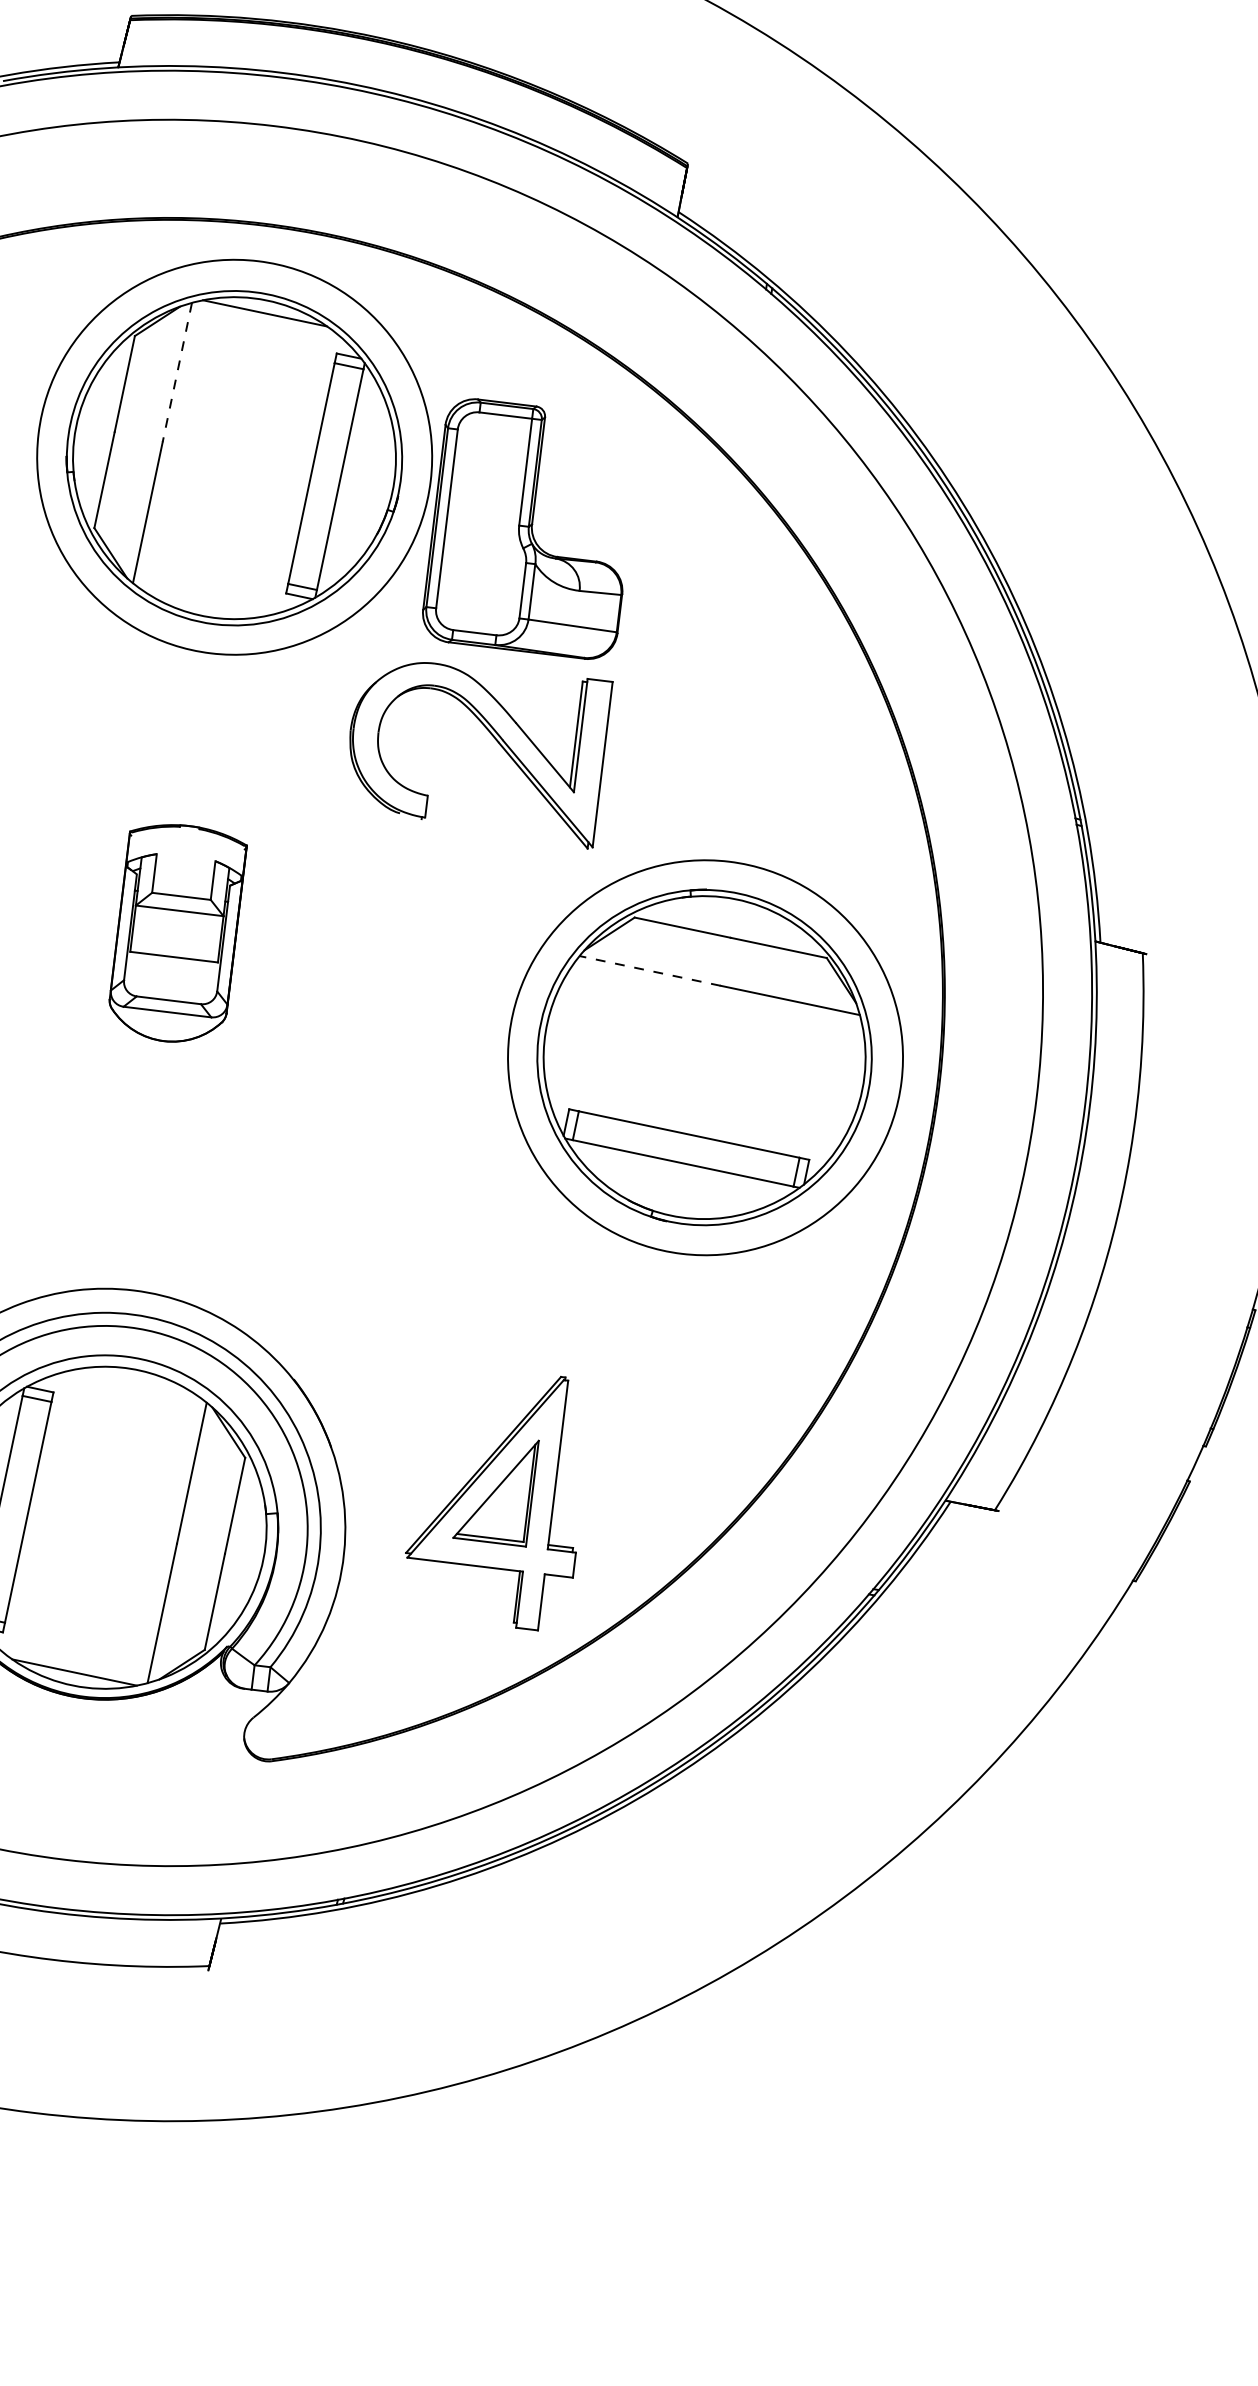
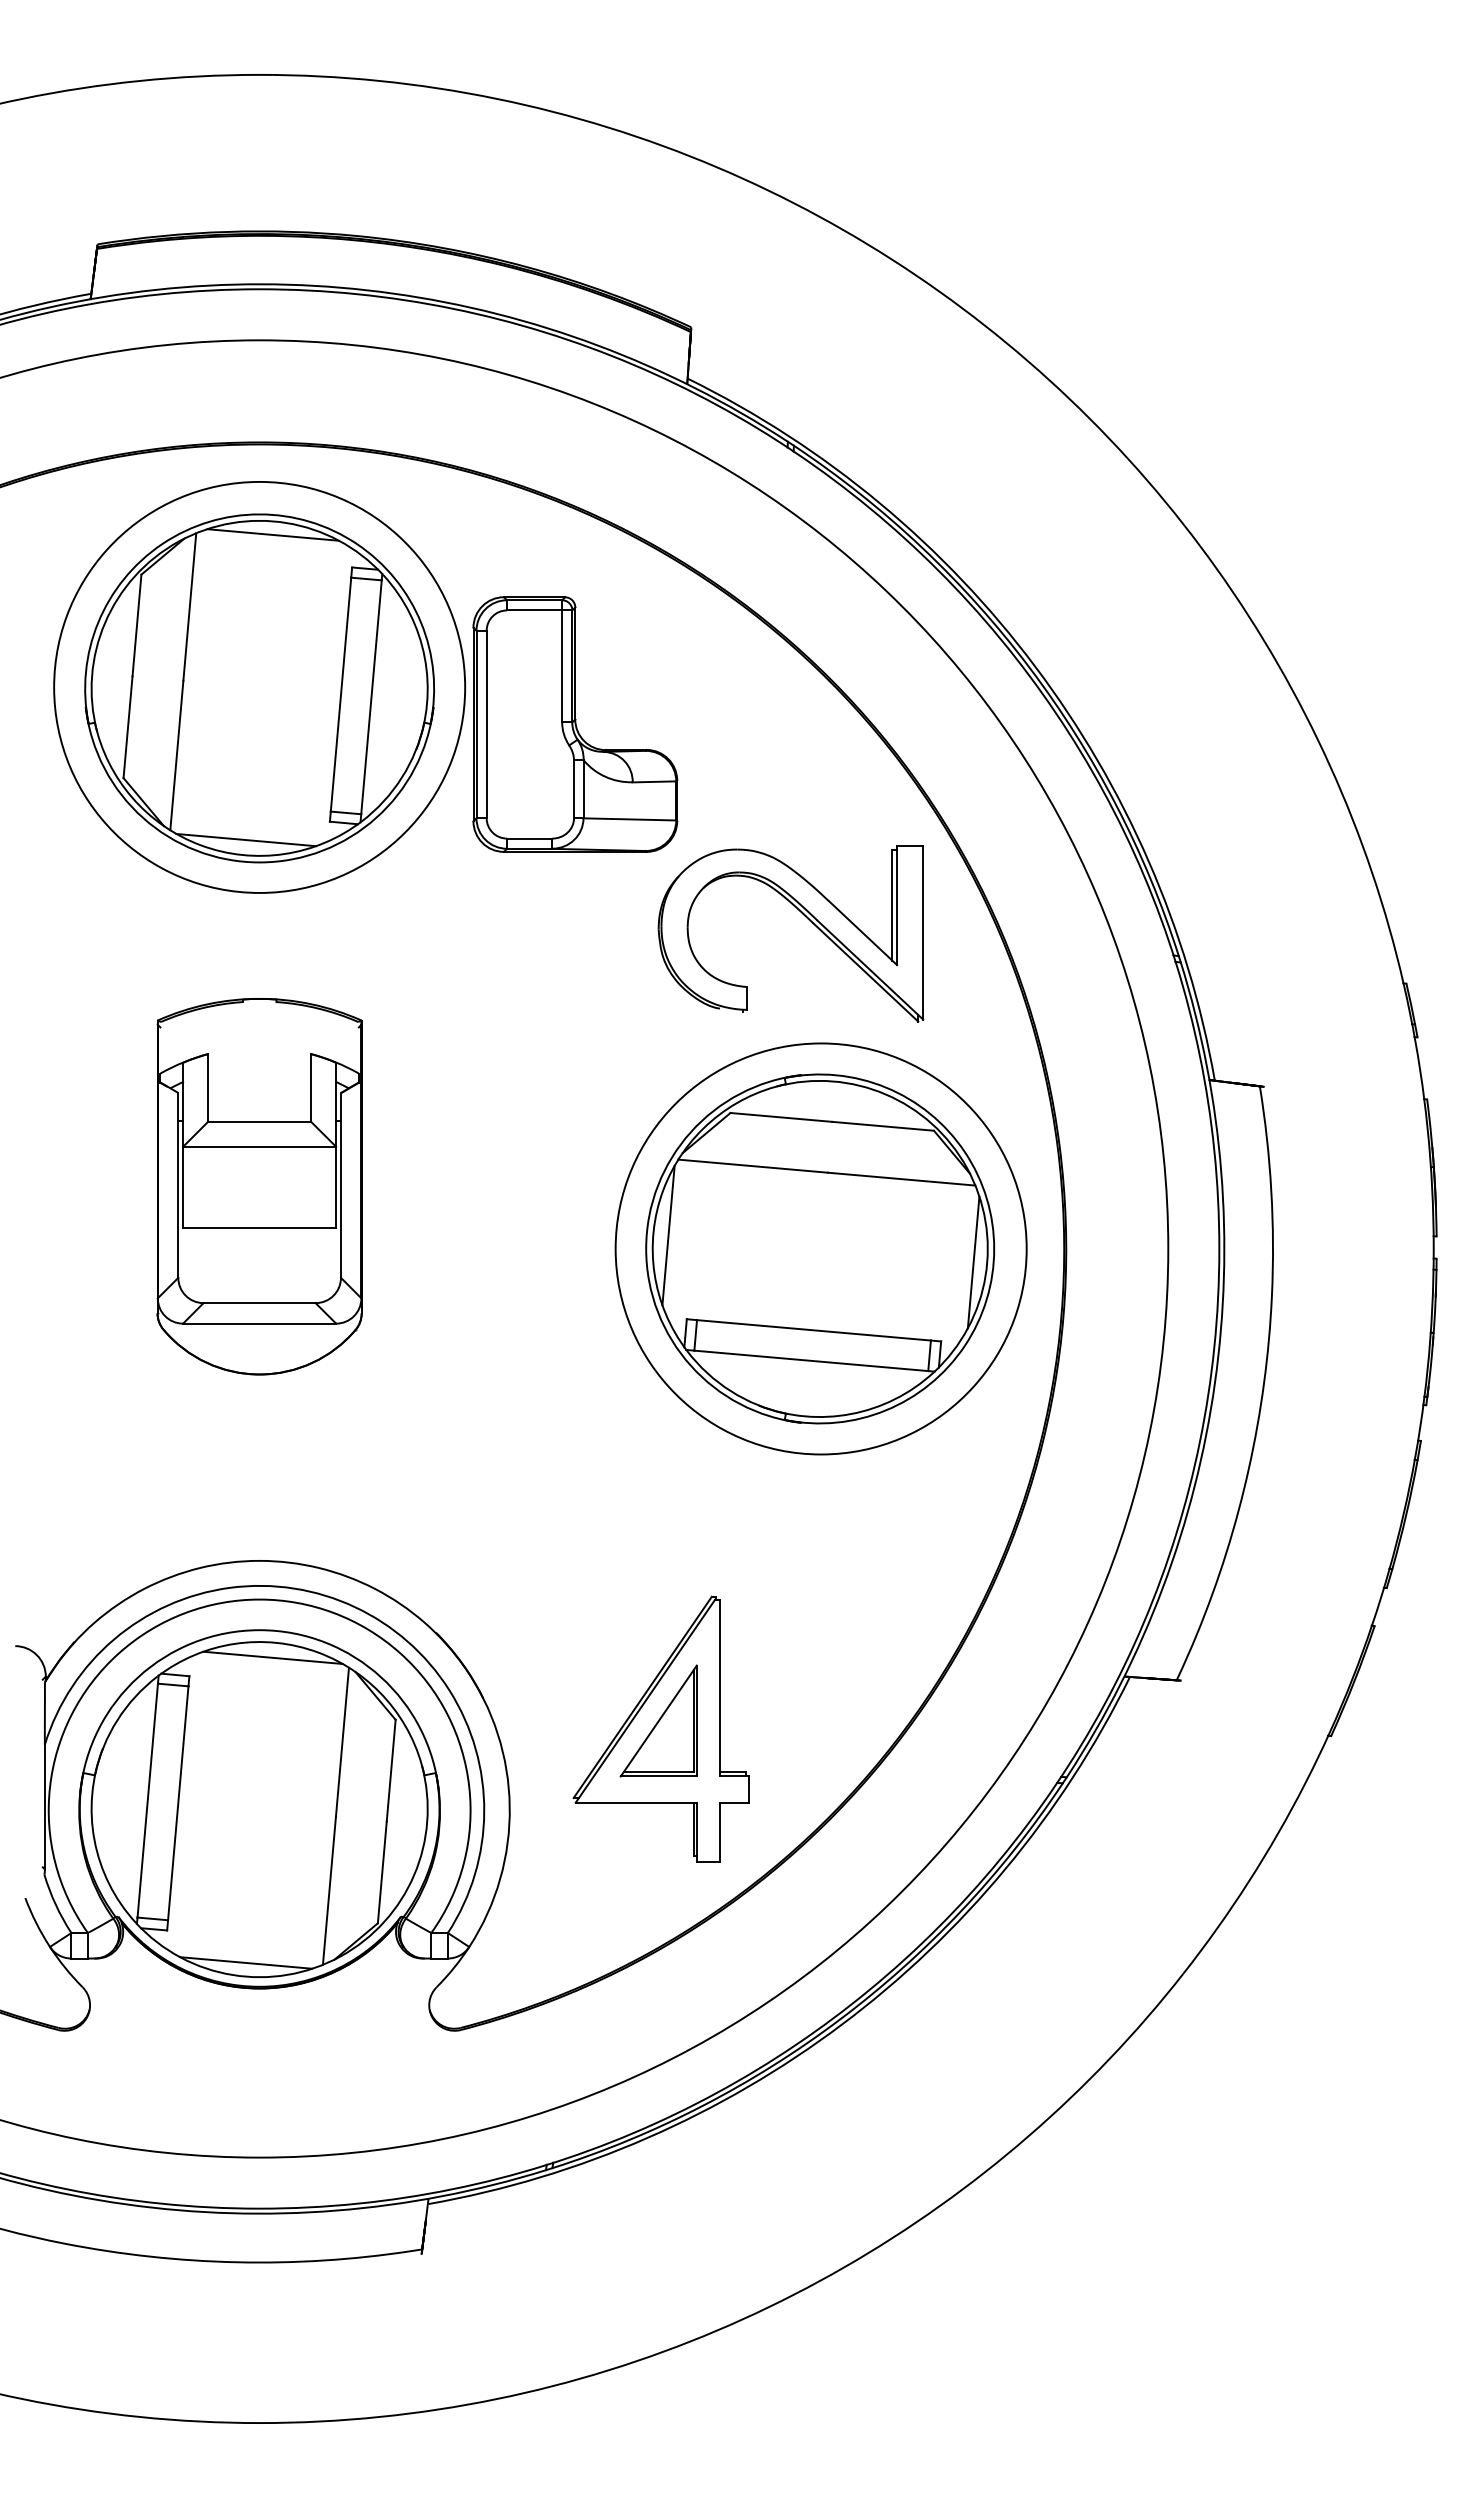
line: (176, 372) -> (189, 607), dashed -> solid
line: (204, 600) -> (246, 839), added
part: (492, 736) -> (805, 917), moved
part: (176, 933) -> (259, 1186), size x1.67
line: (649, 971) -> (752, 1166), dashed -> solid
line: (561, 1027) -> (668, 1235), added
line: (849, 1088) -> (973, 1262), added
line: (134, 1384) -> (272, 1657), added

